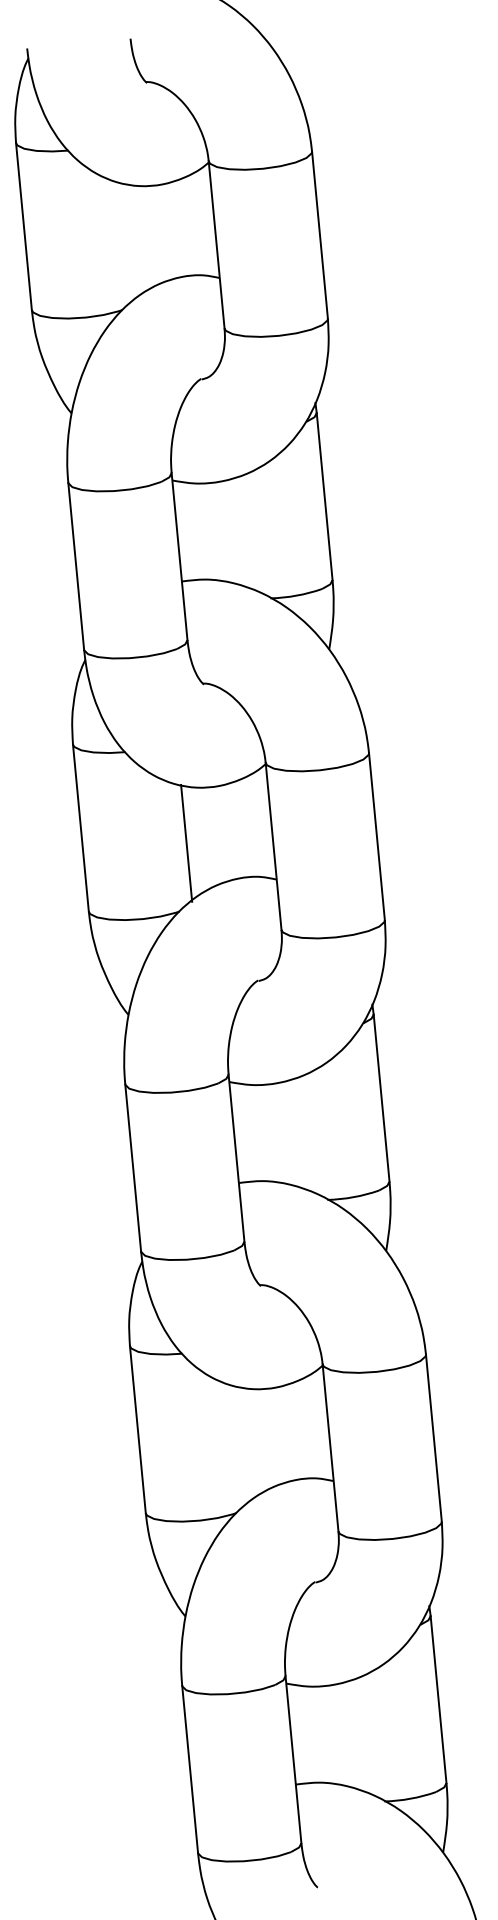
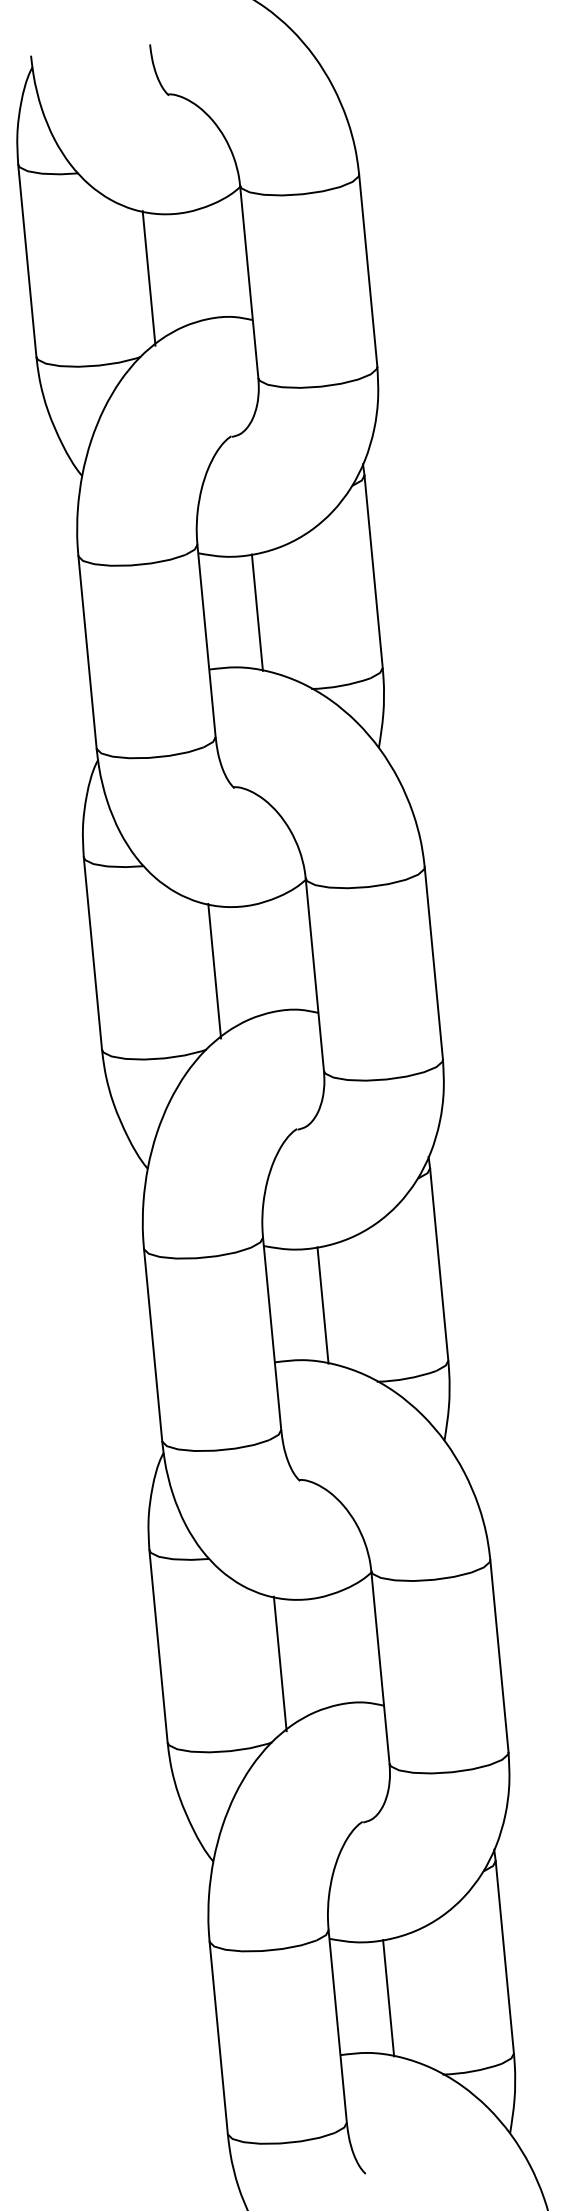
line: (129, 241) -> (148, 278), added
line: (222, 531) -> (256, 612), added
line: (280, 1133) -> (322, 1305), added
line: (242, 1444) -> (279, 1663), added
line: (337, 1735) -> (388, 1998), added

